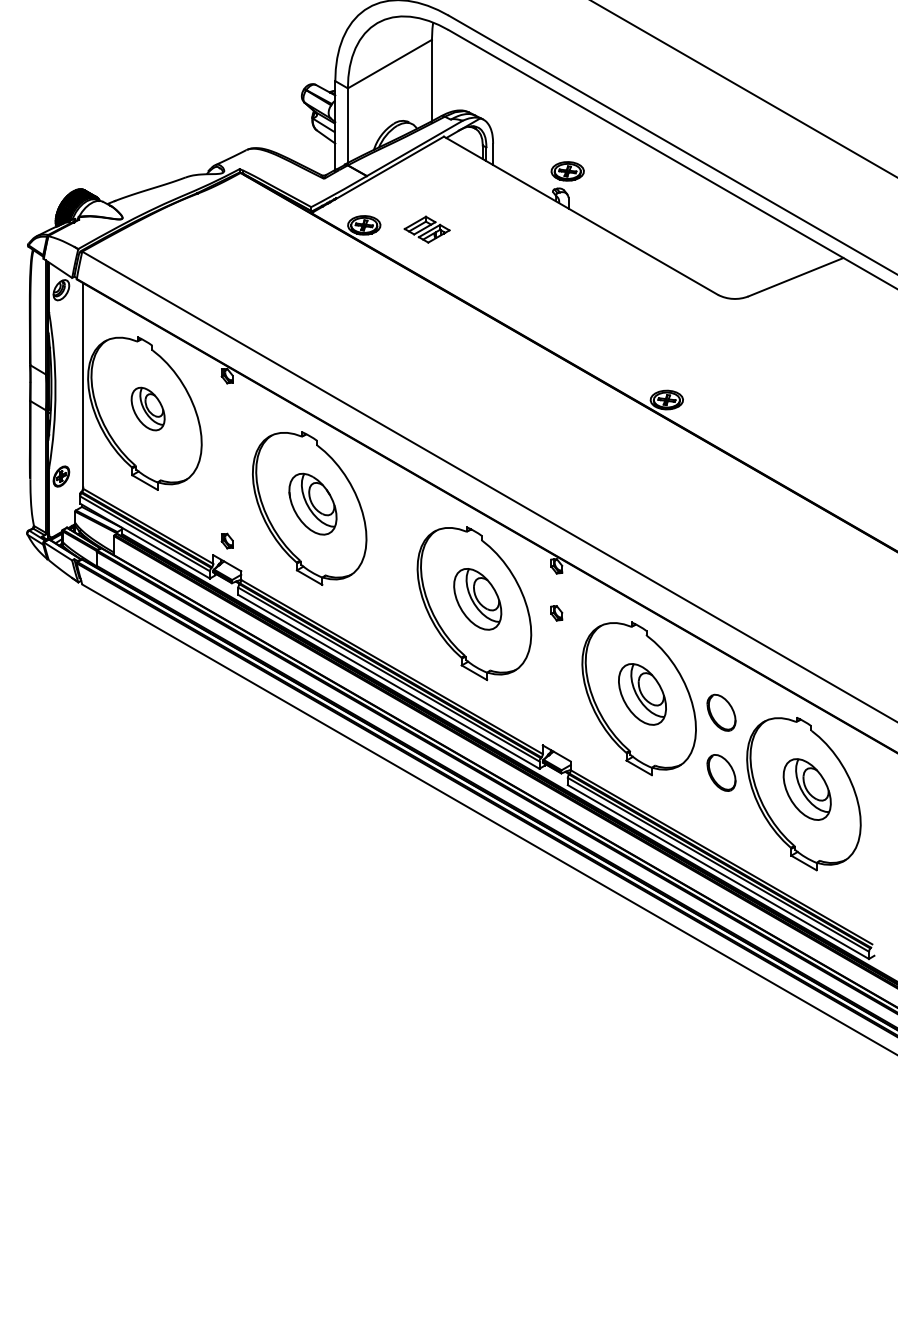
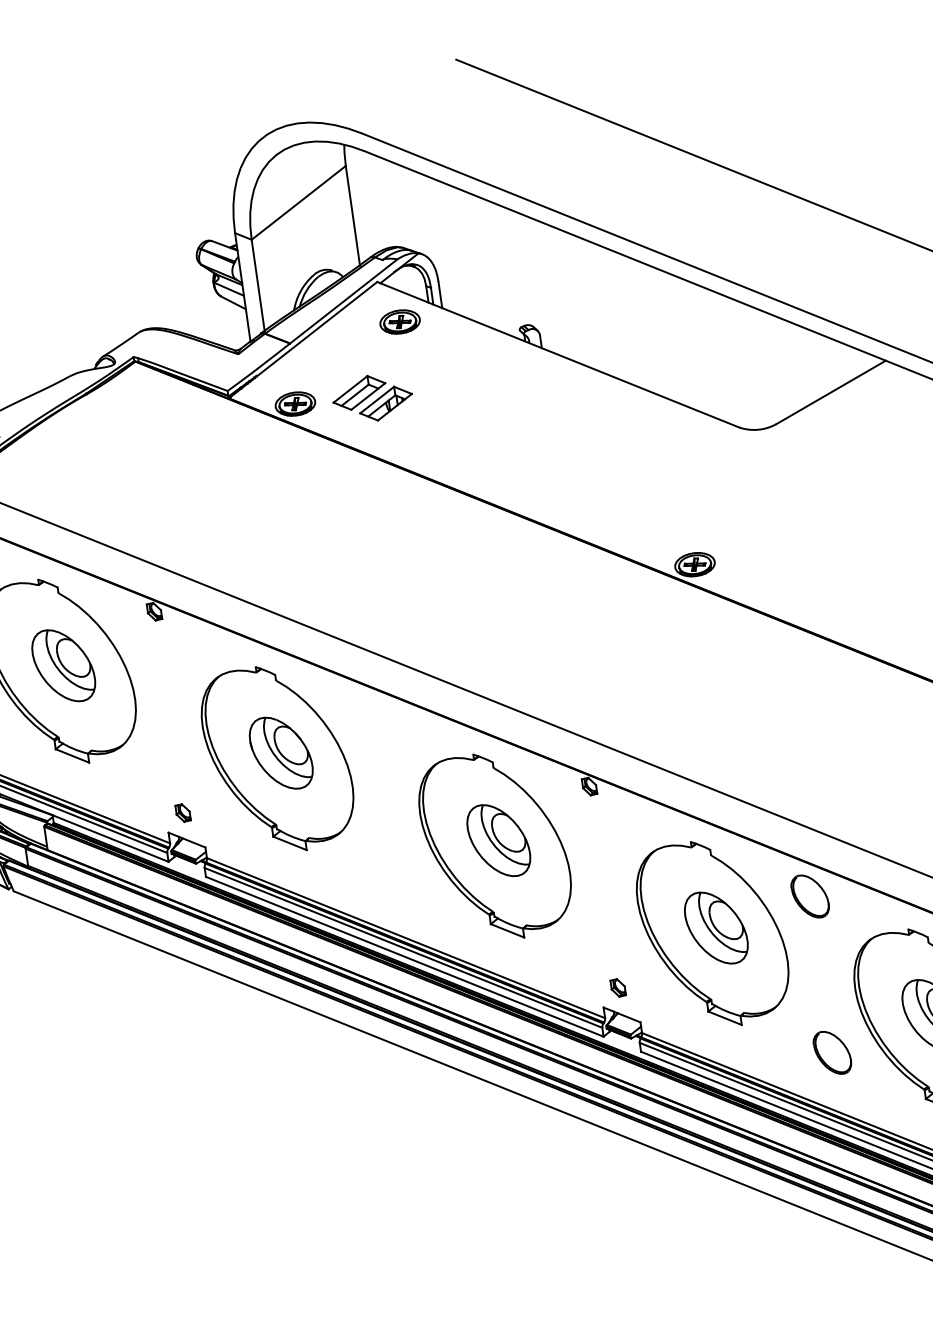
part: (567, 171) -> (399, 322), moved
part: (427, 229) -> (373, 398), size x1.43
part: (147, 408) -> (62, 665), size x1.43
part: (556, 613) -> (617, 988), moved
part: (721, 712) -> (810, 896), moved
part: (721, 772) -> (832, 1052), moved

